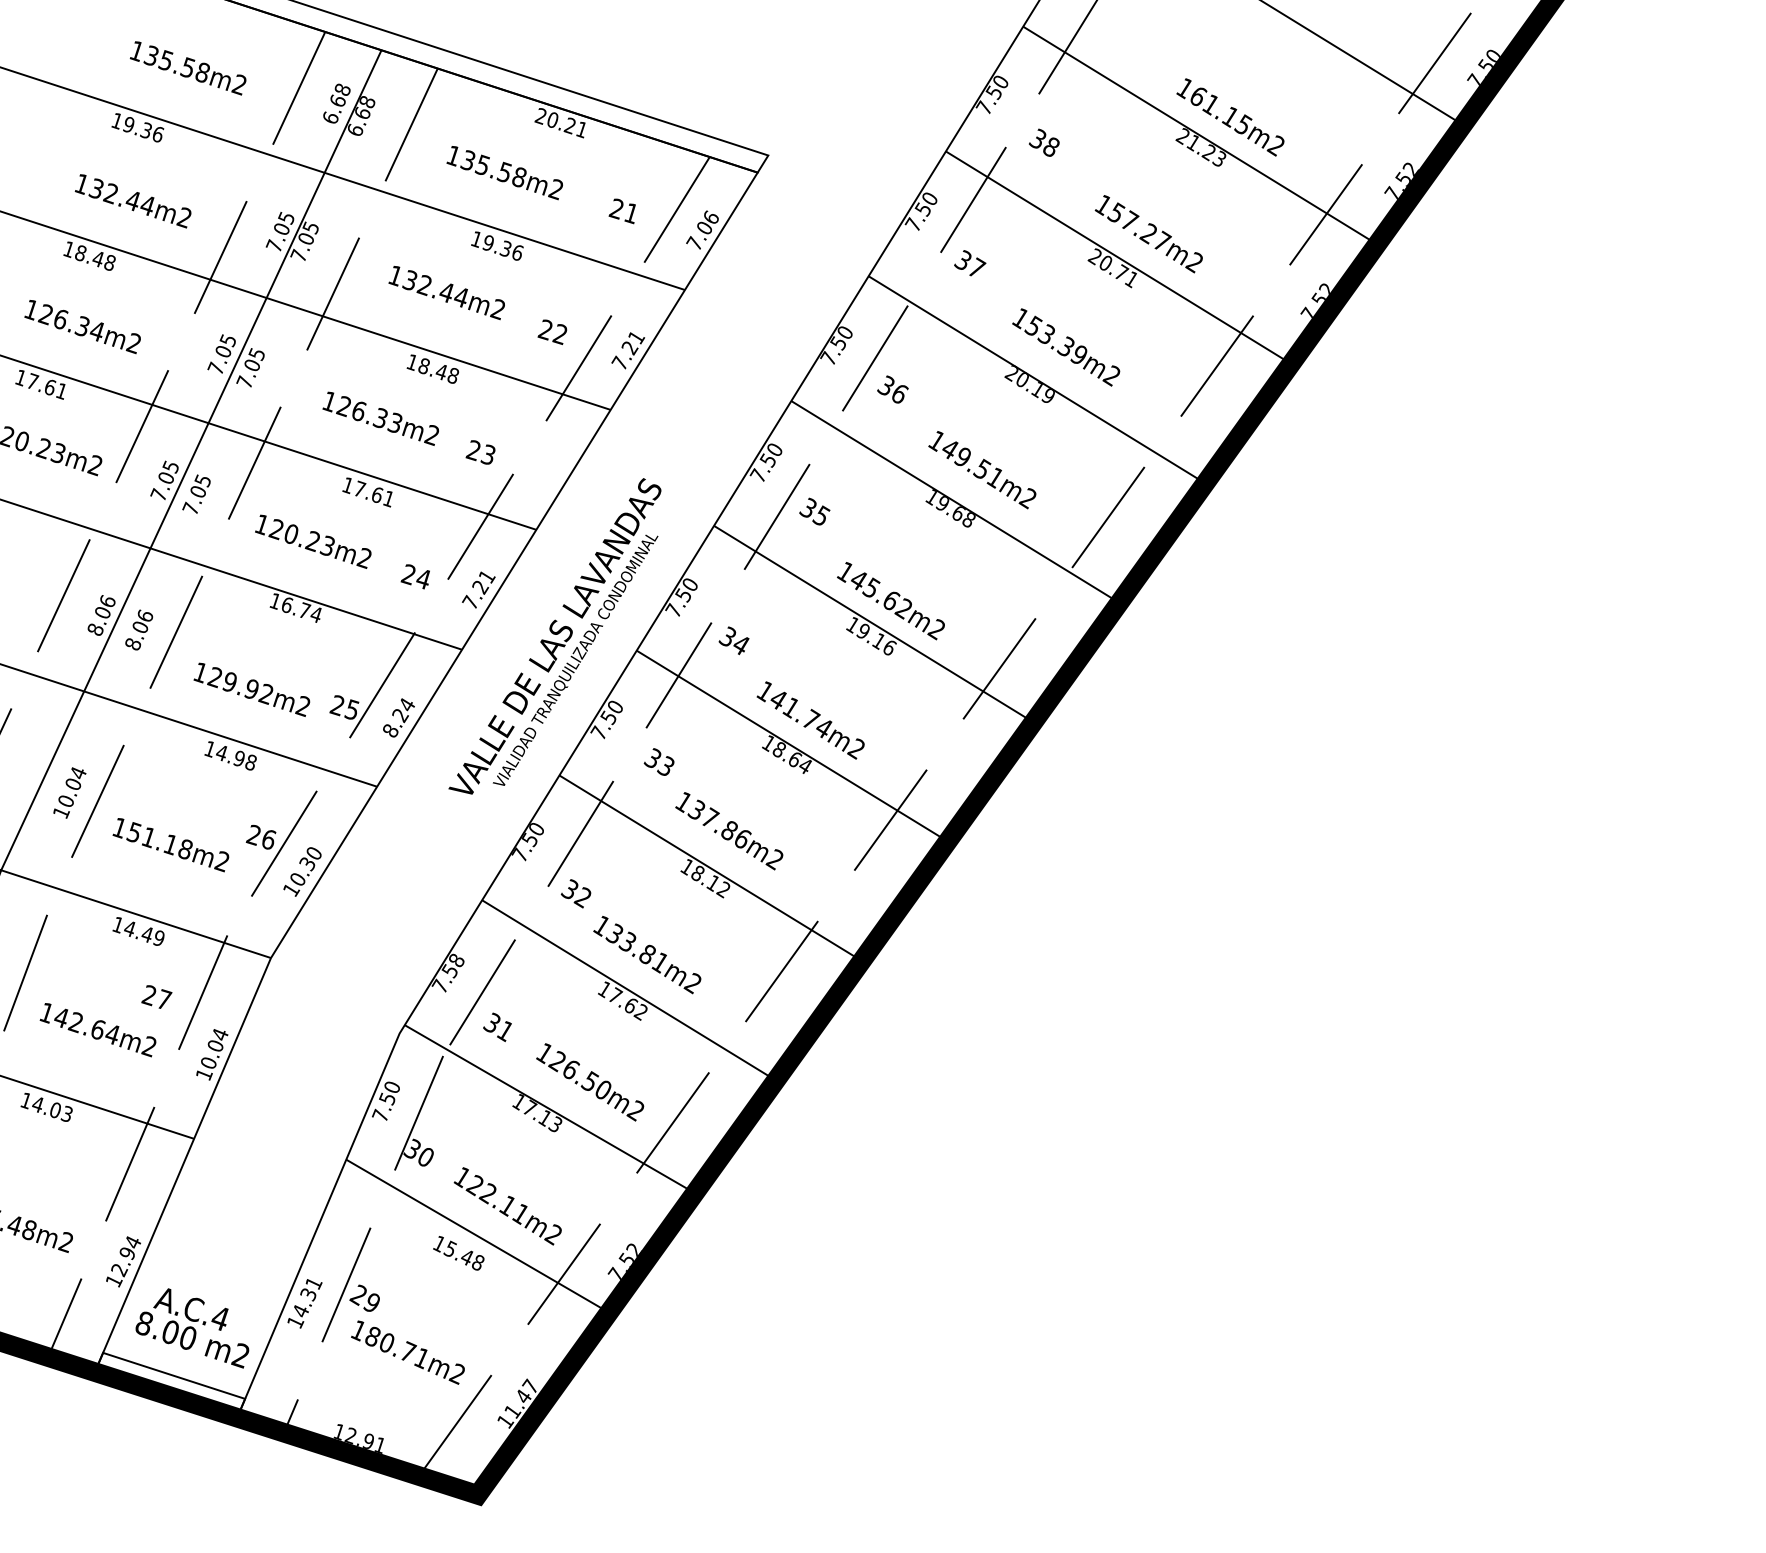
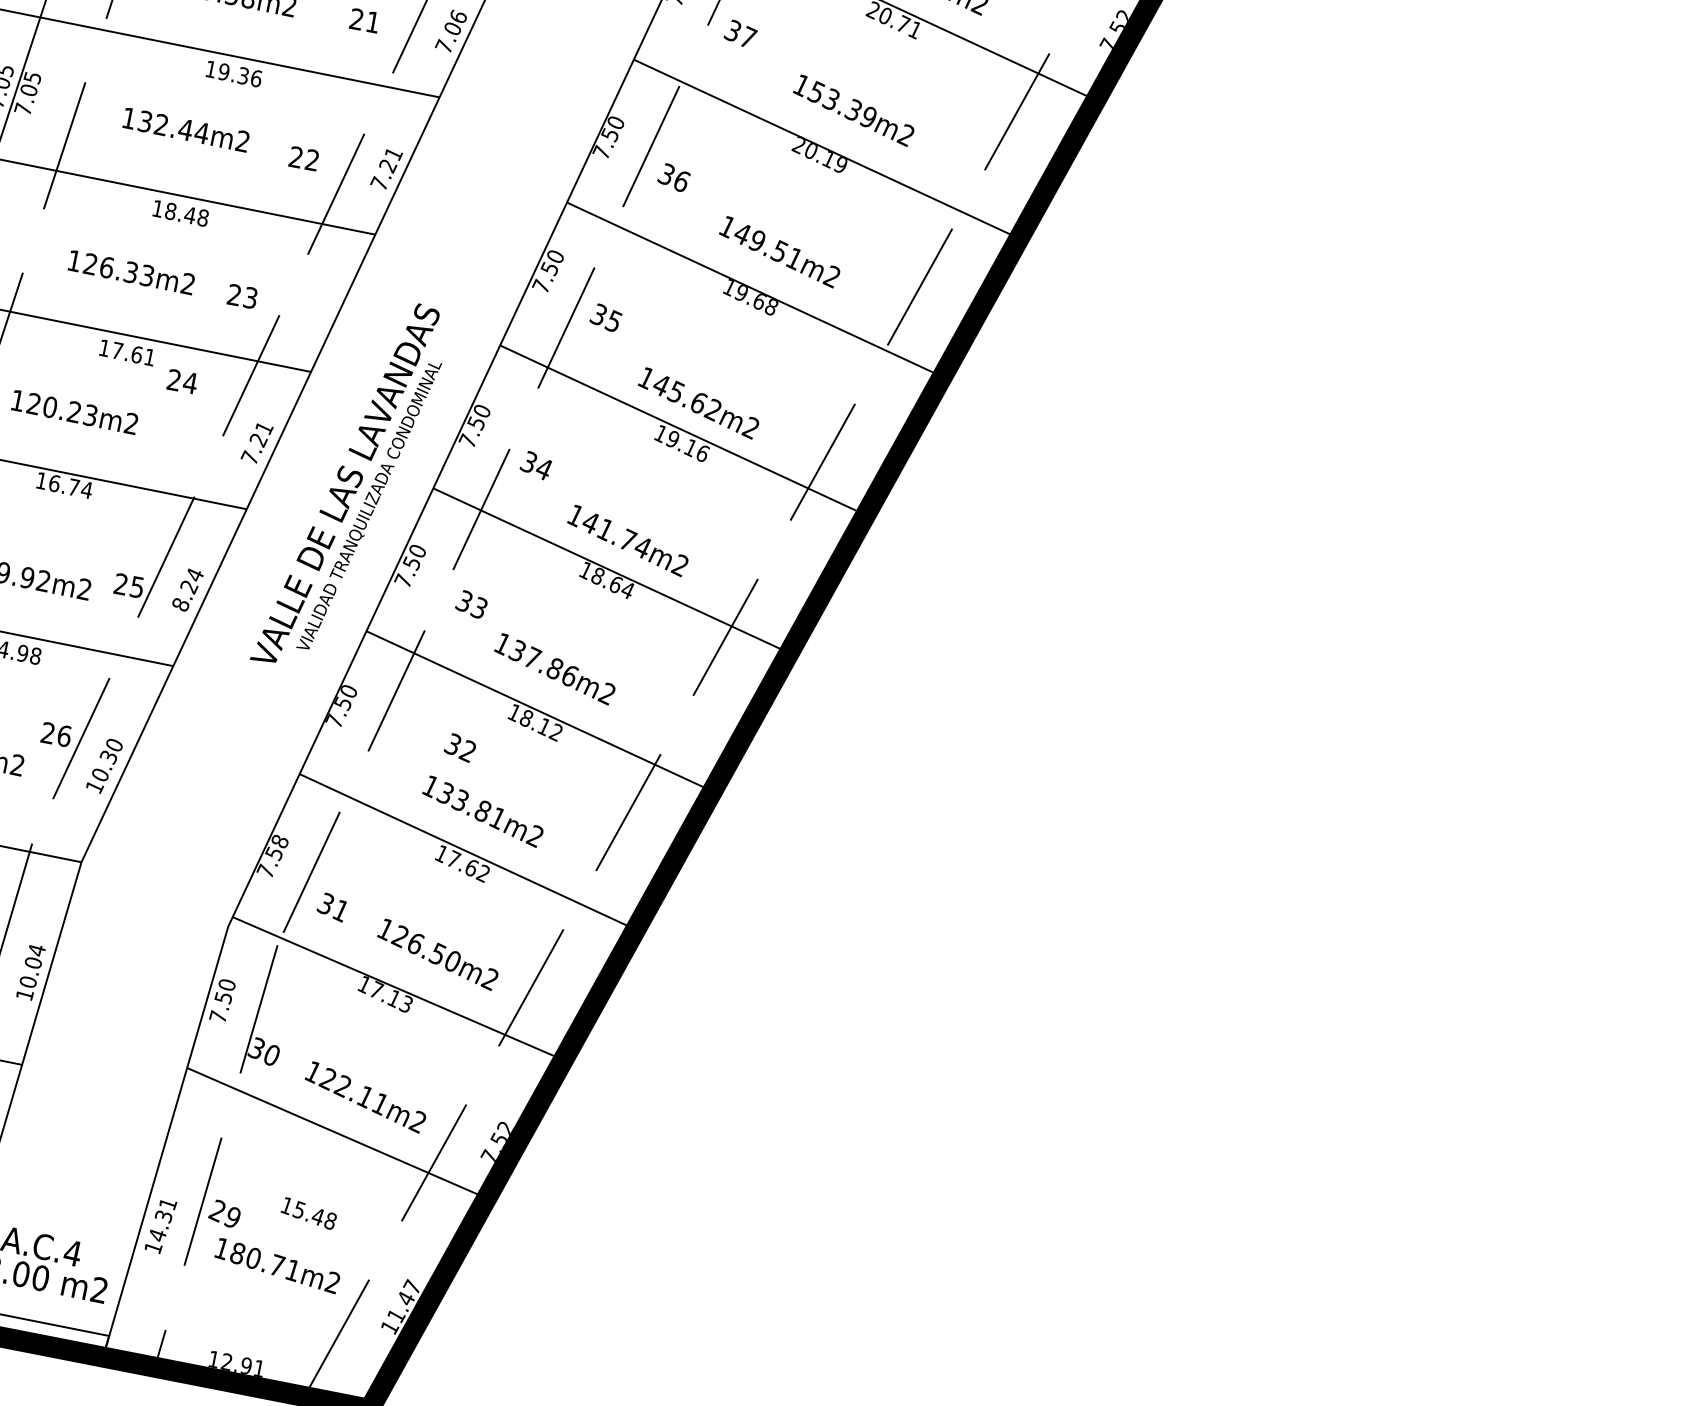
text: (414, 576) -> (180, 381), moved
text: (575, 893) -> (459, 748), moved
text: (458, 1253) -> (308, 1213), moved

